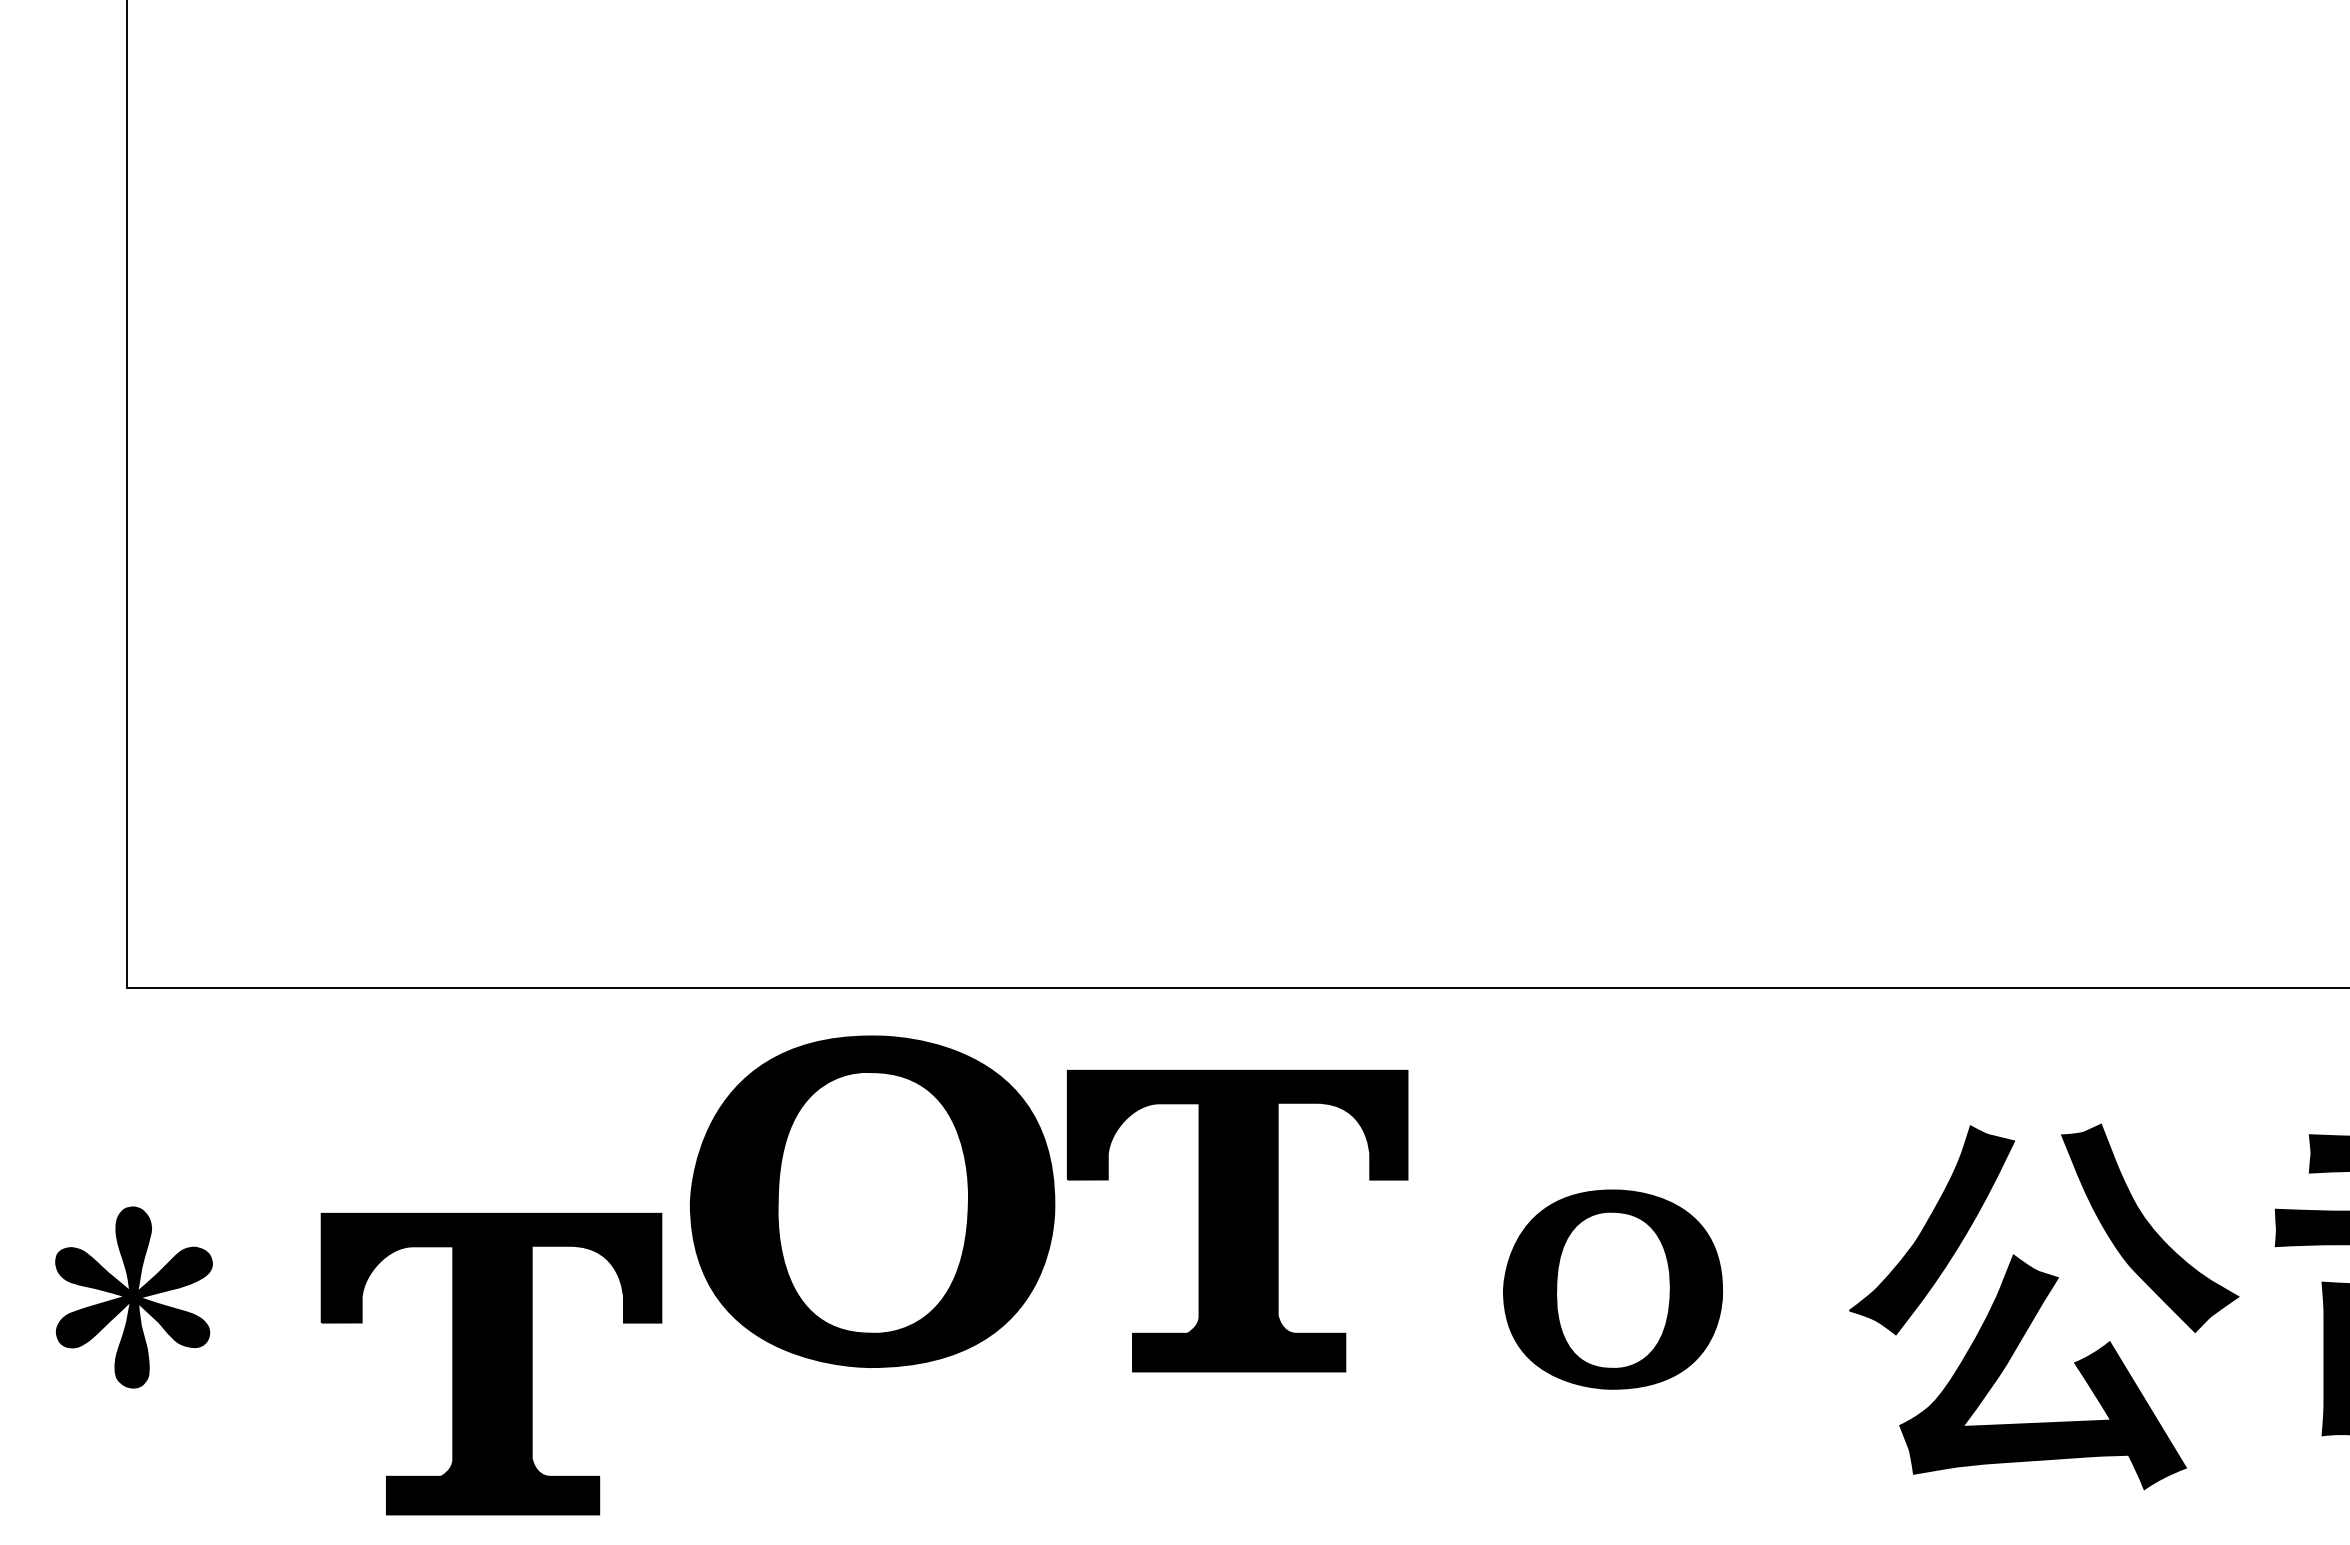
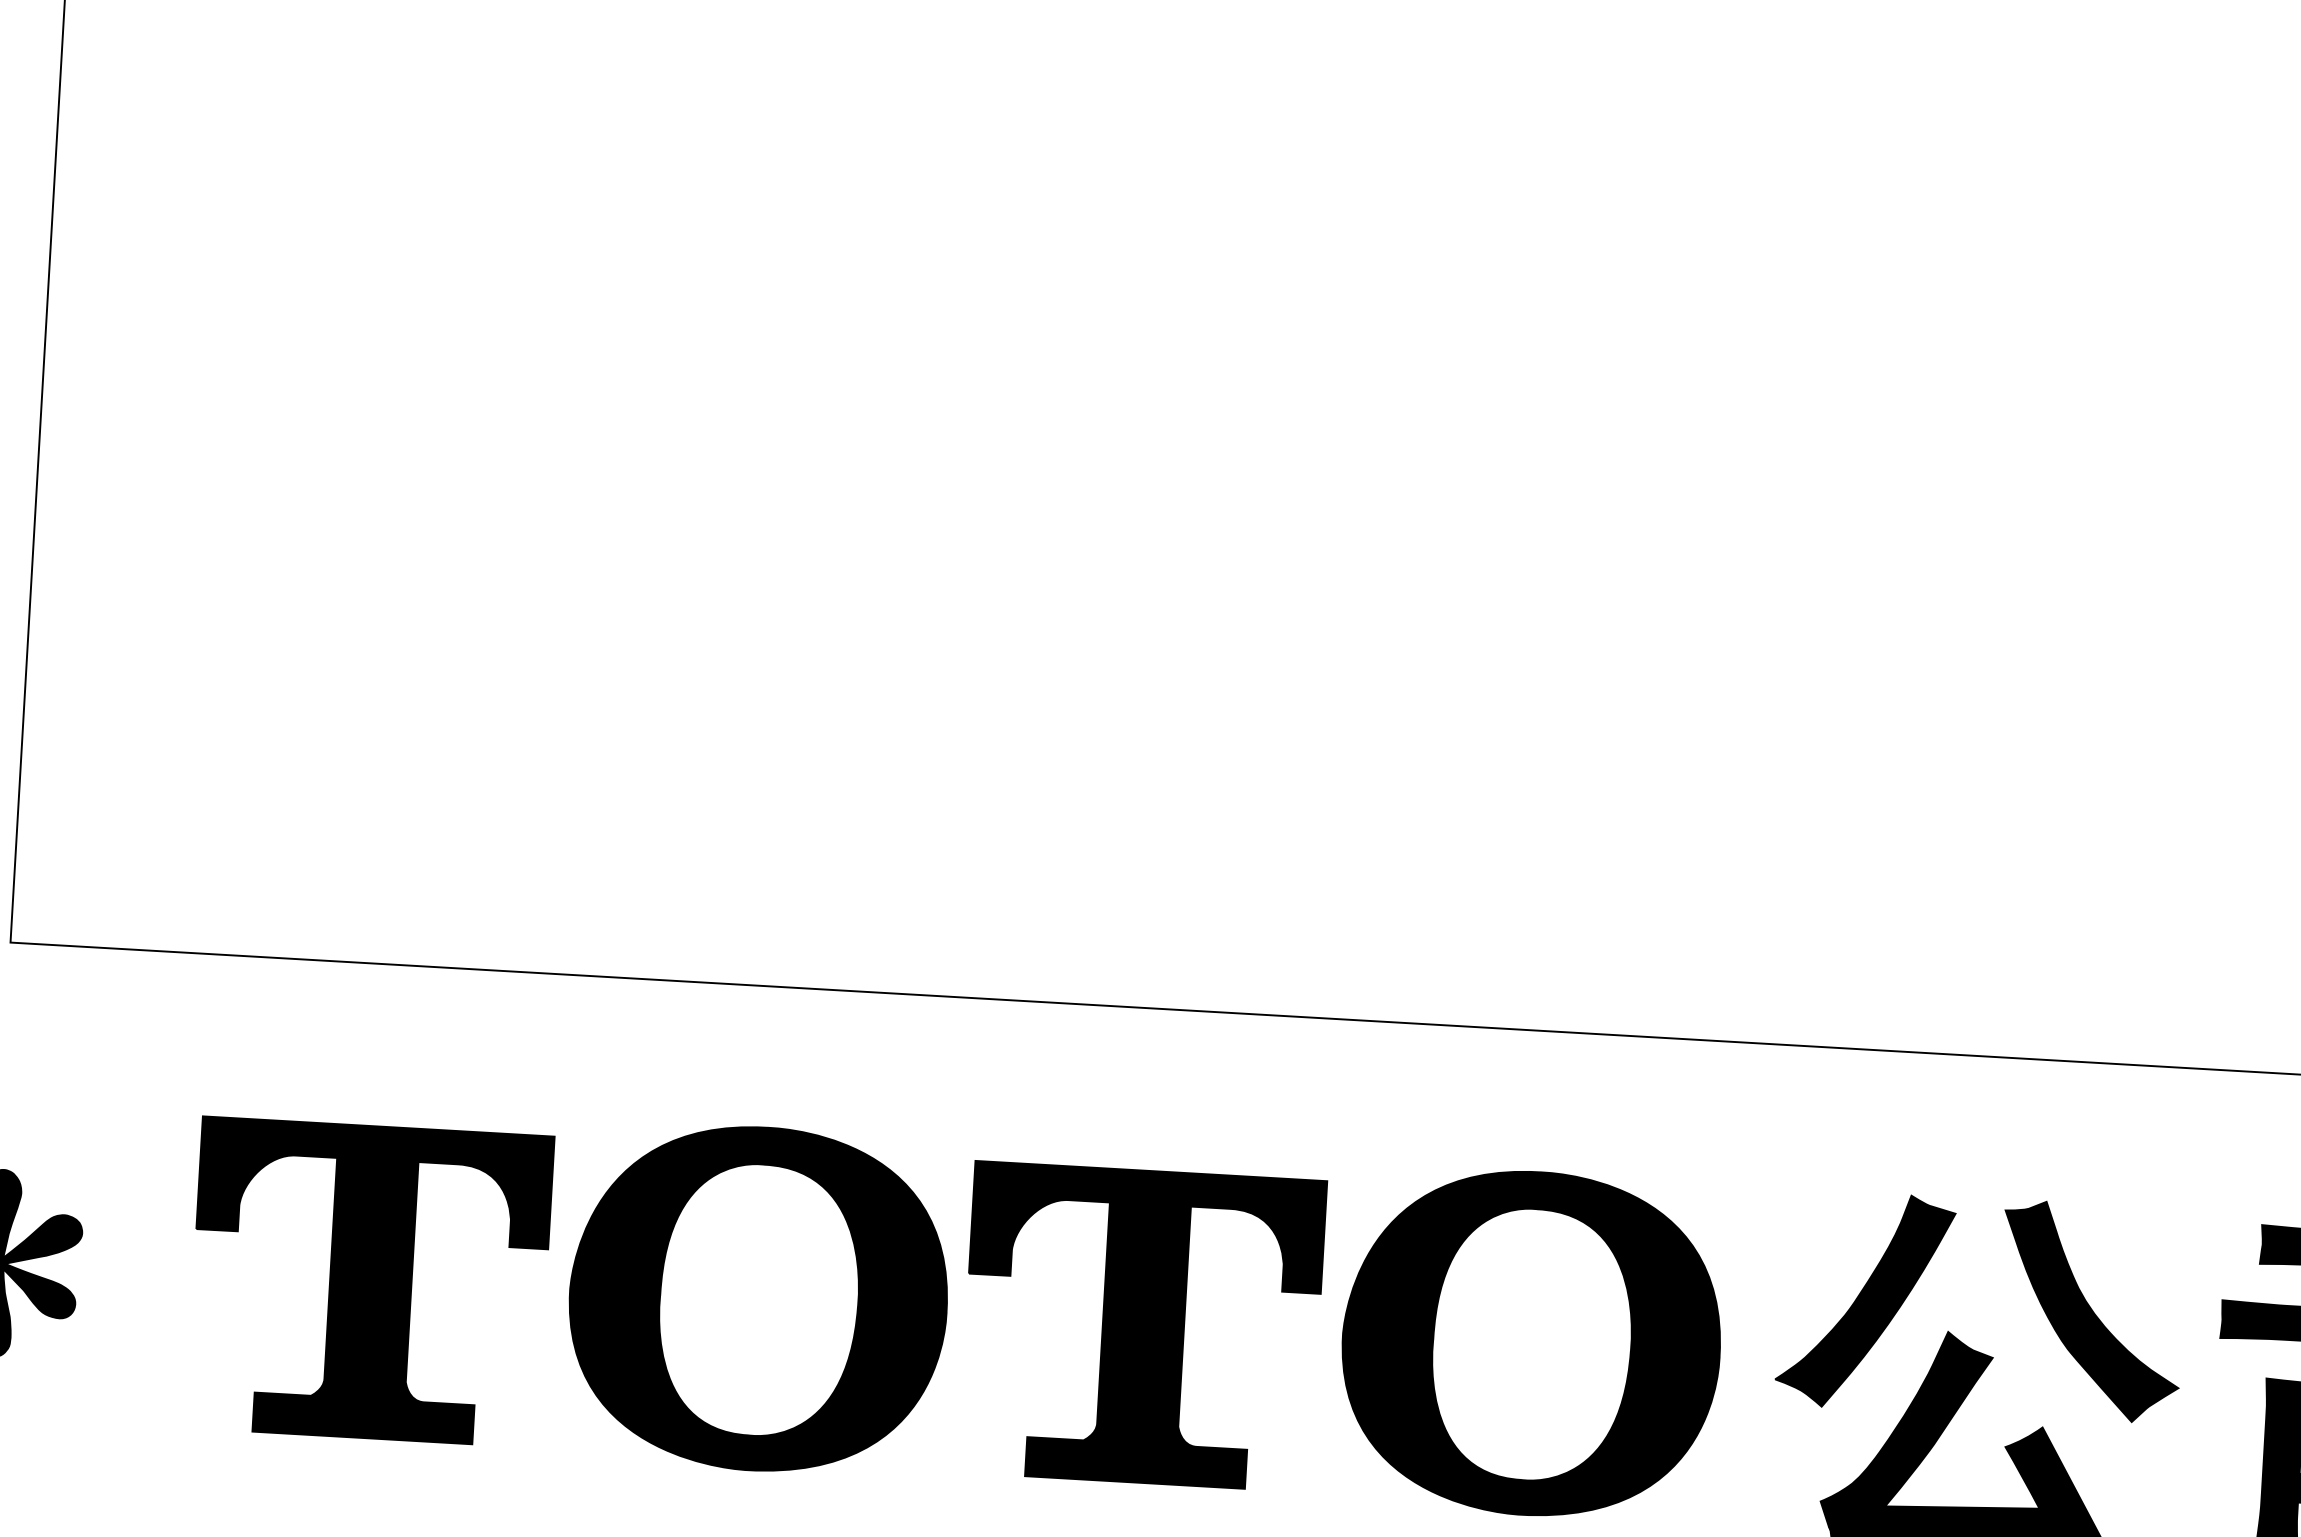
part: (872, 1201) -> (758, 1298), moved
part: (1237, 1220) -> (1142, 1326), moved
part: (1612, 1289) -> (1530, 1343), size x1.67
part: (491, 1363) -> (369, 1281), moved

